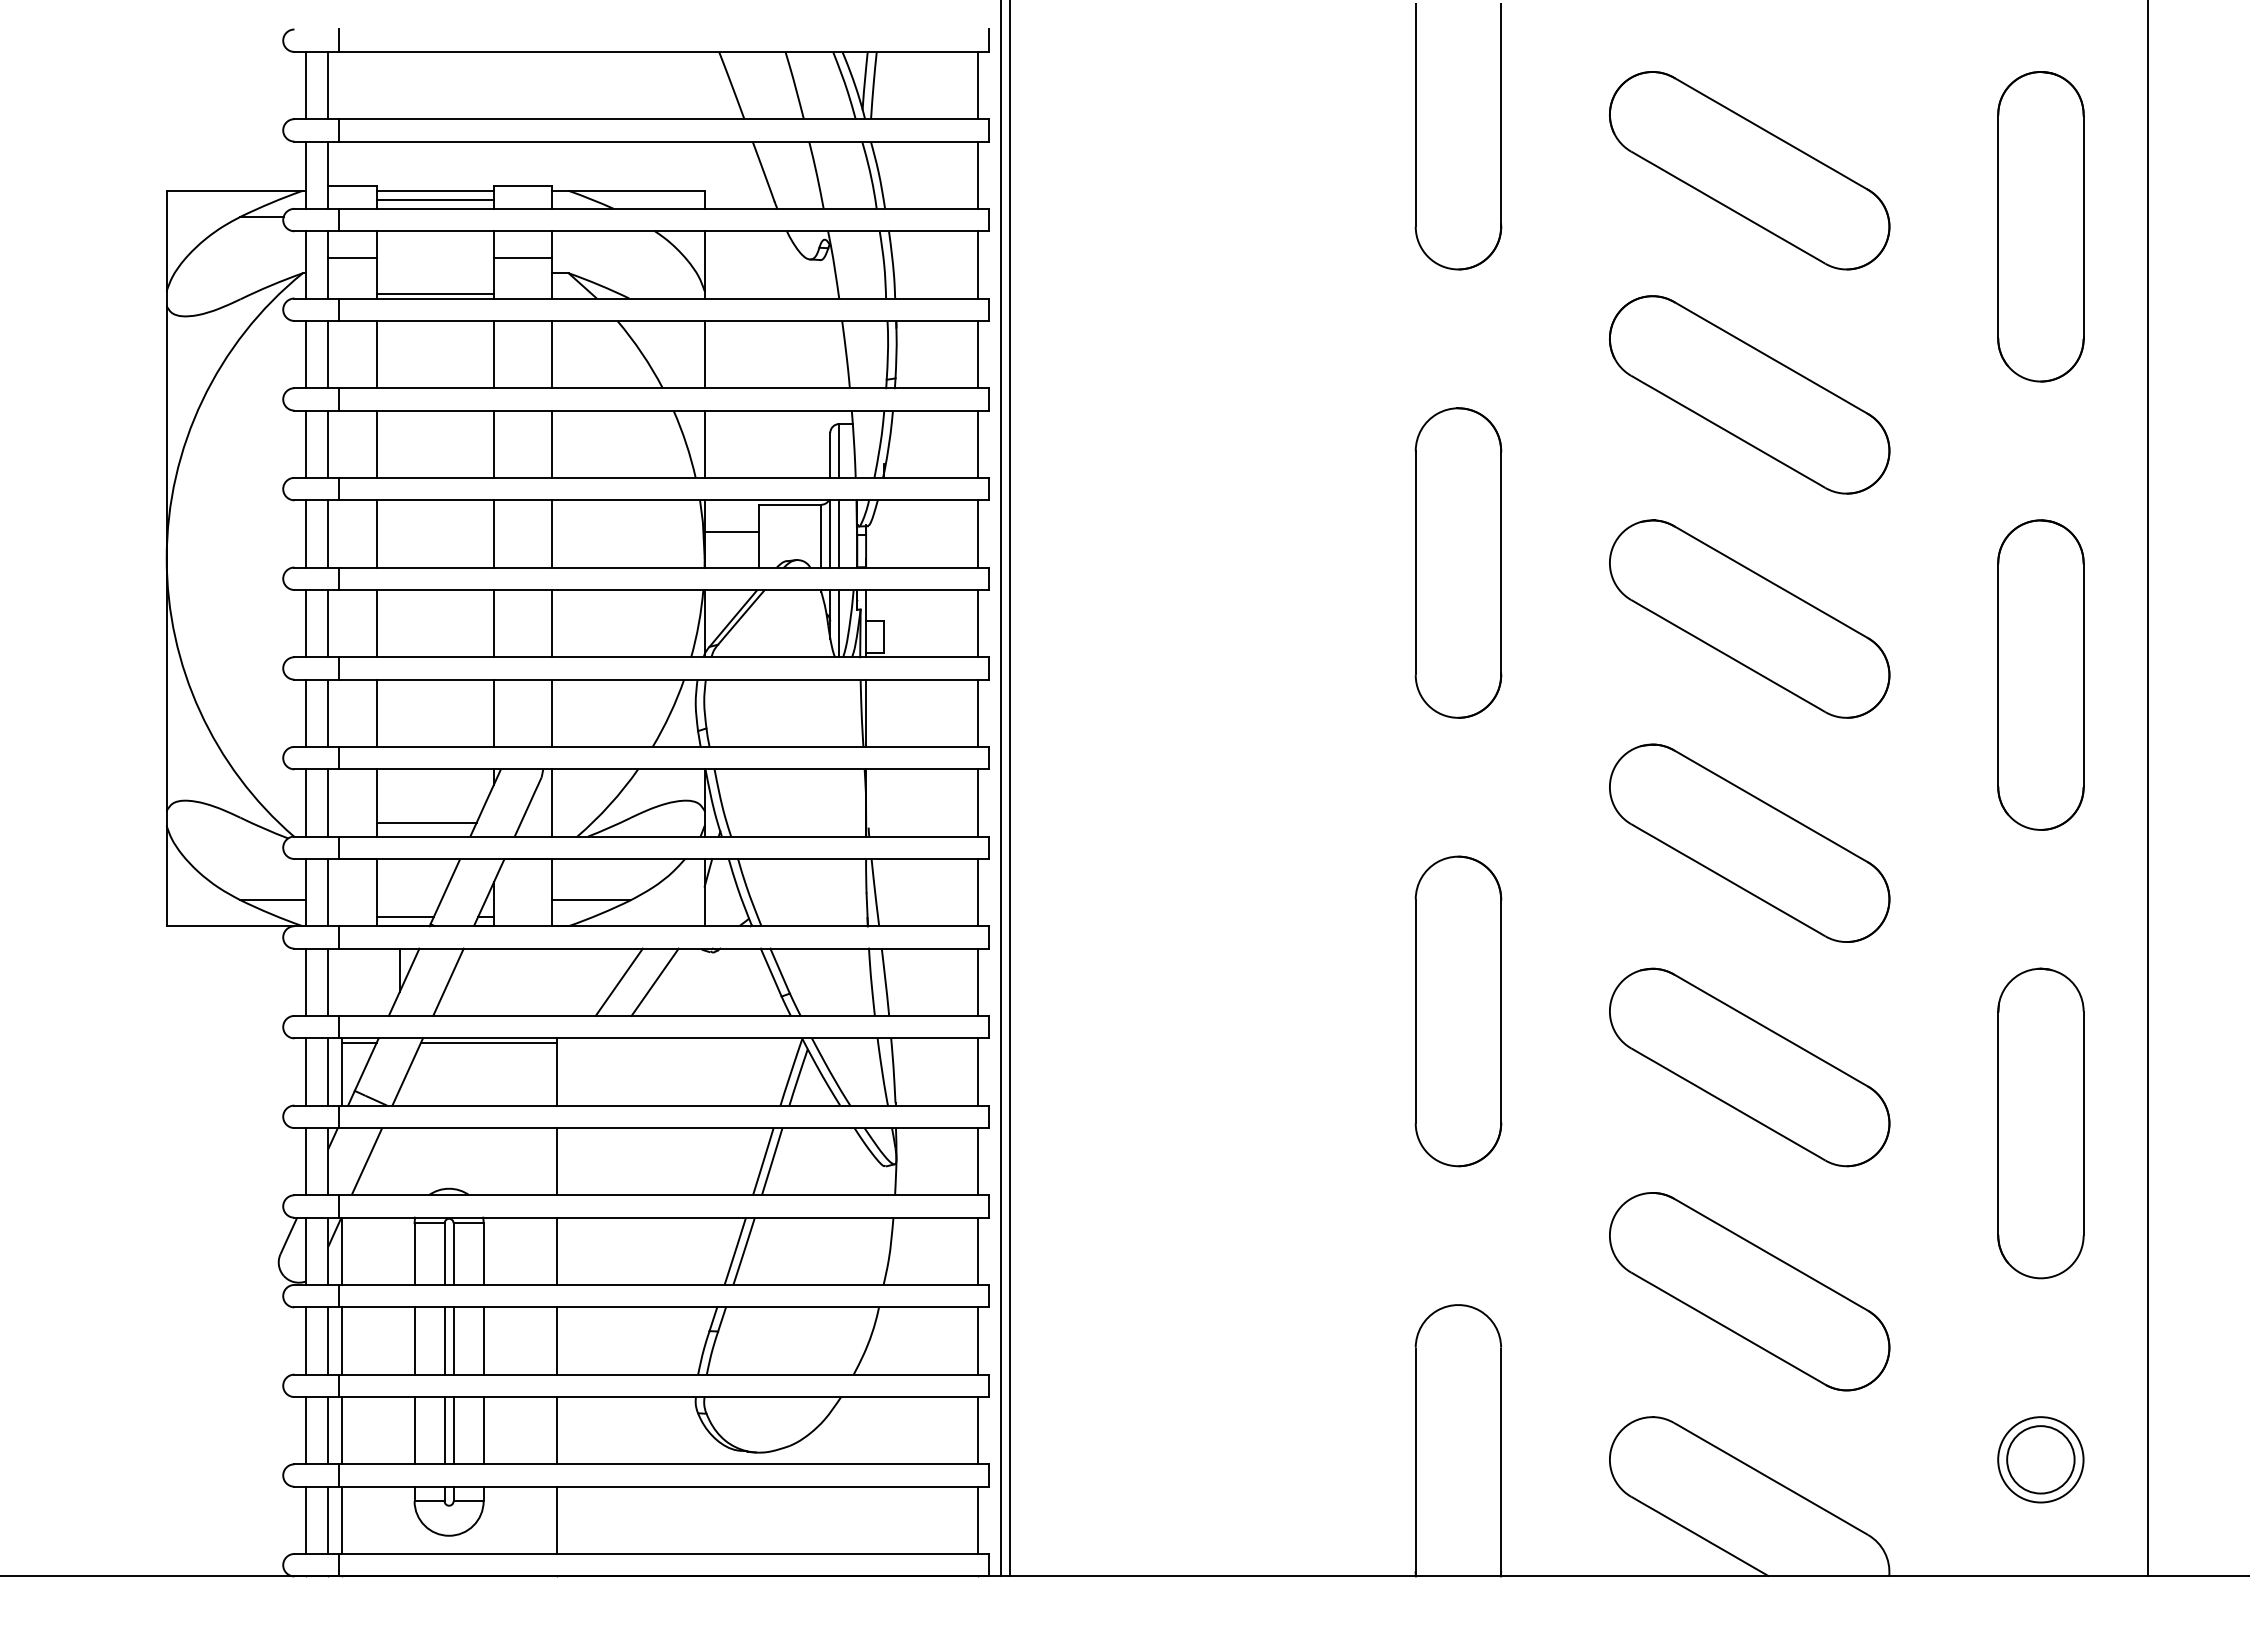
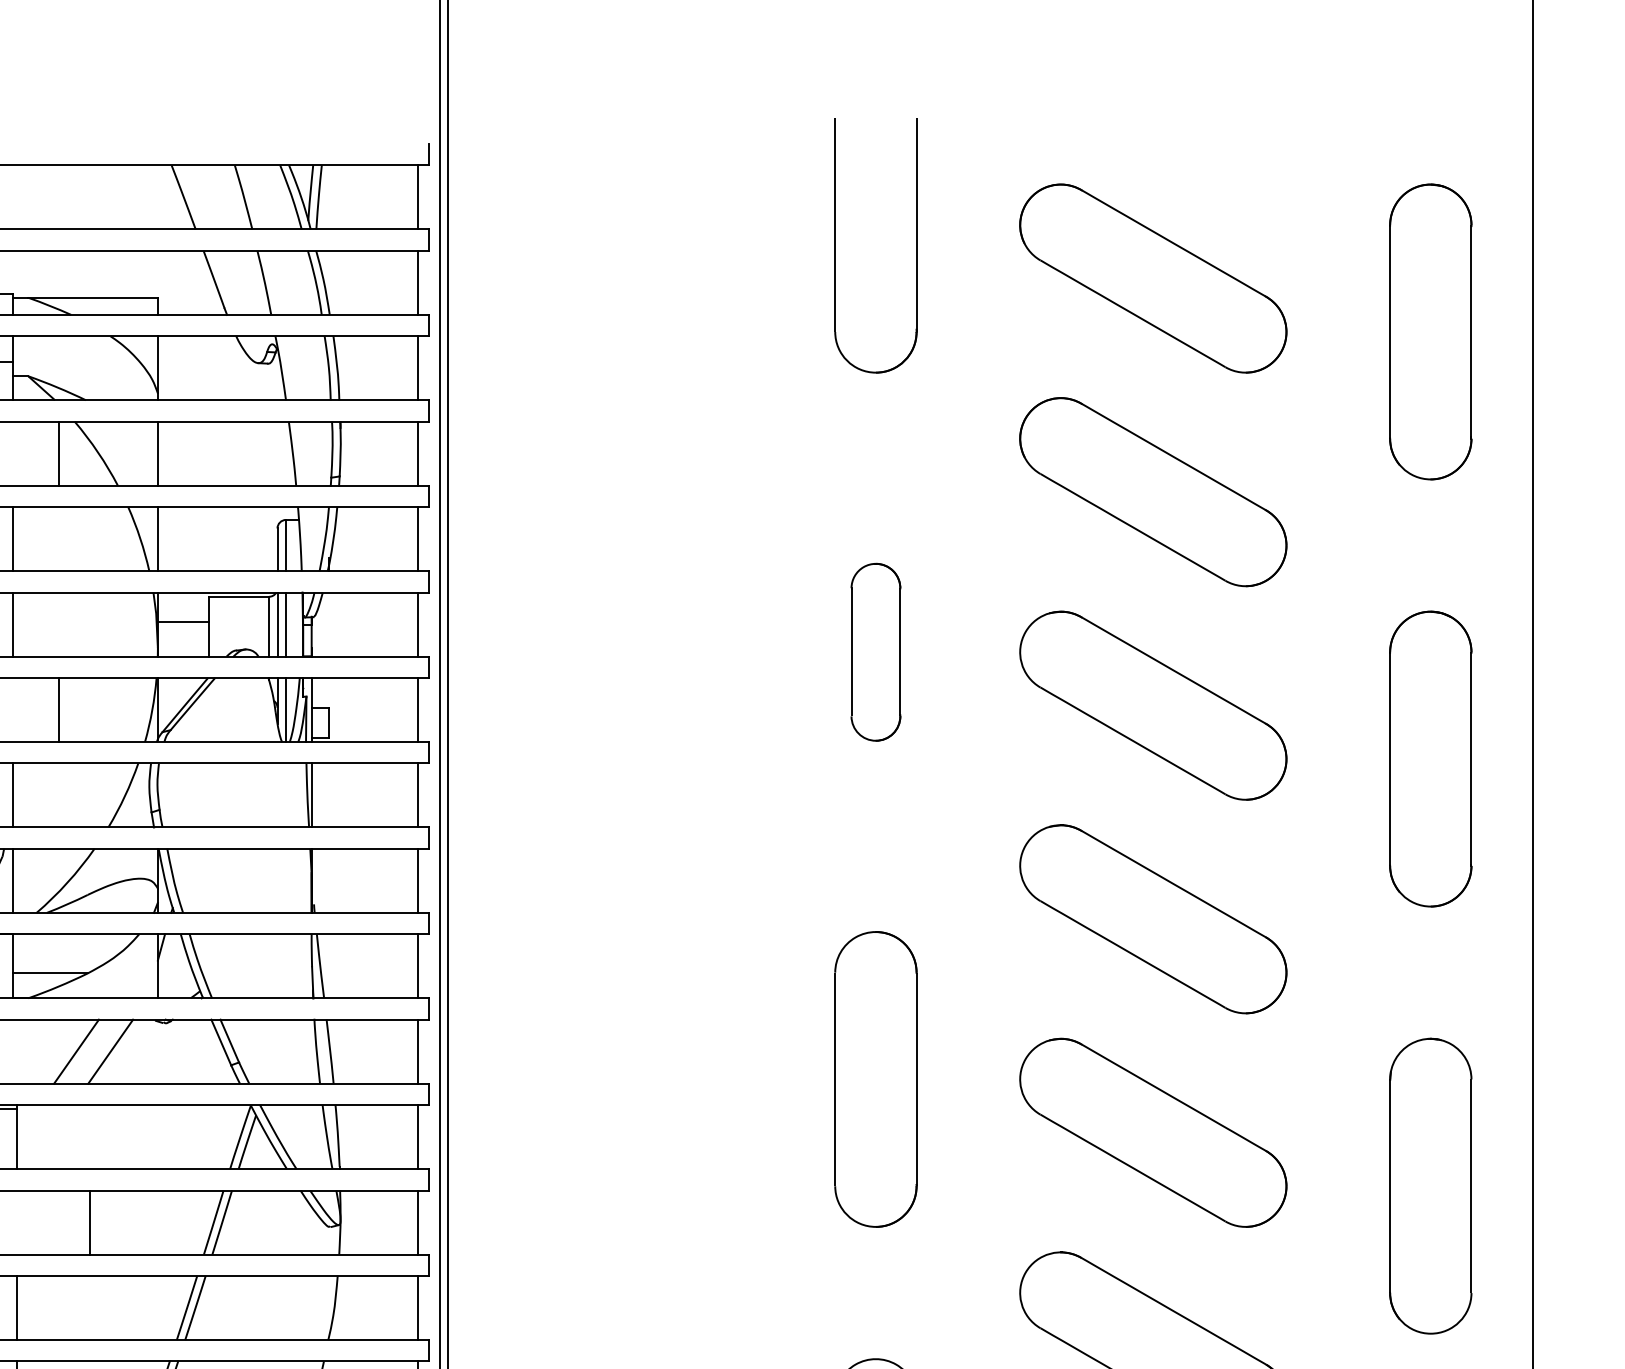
line: (552, 354) -> (59, 453), moved
part: (1458, 562) -> (875, 651), size x0.6
line: (552, 623) -> (59, 709), moved
line: (556, 1161) -> (90, 1222), moved

